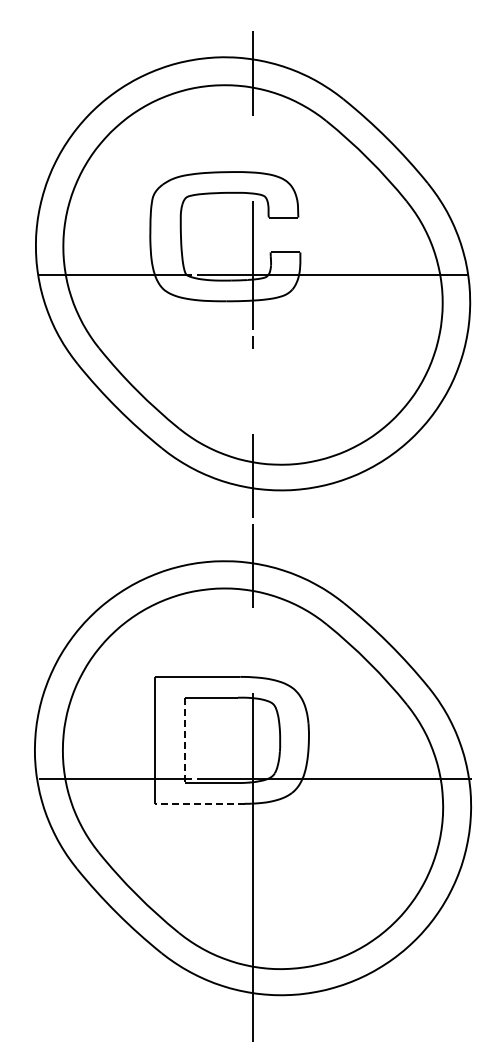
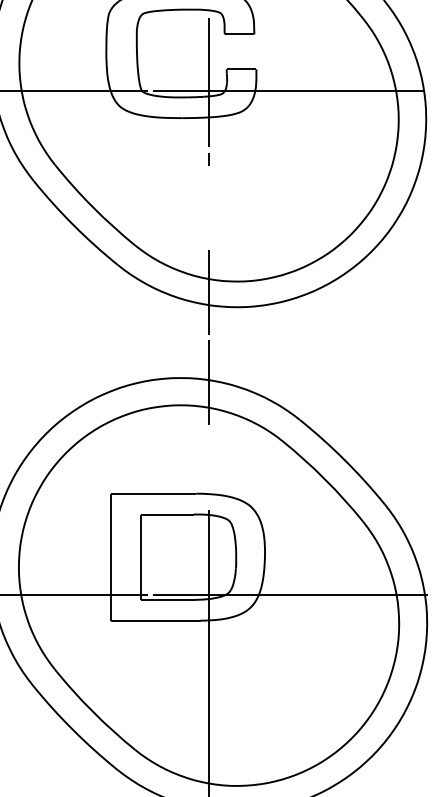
line: (184, 740) -> (140, 557), dashed -> solid
line: (199, 803) -> (155, 620), dashed -> solid

